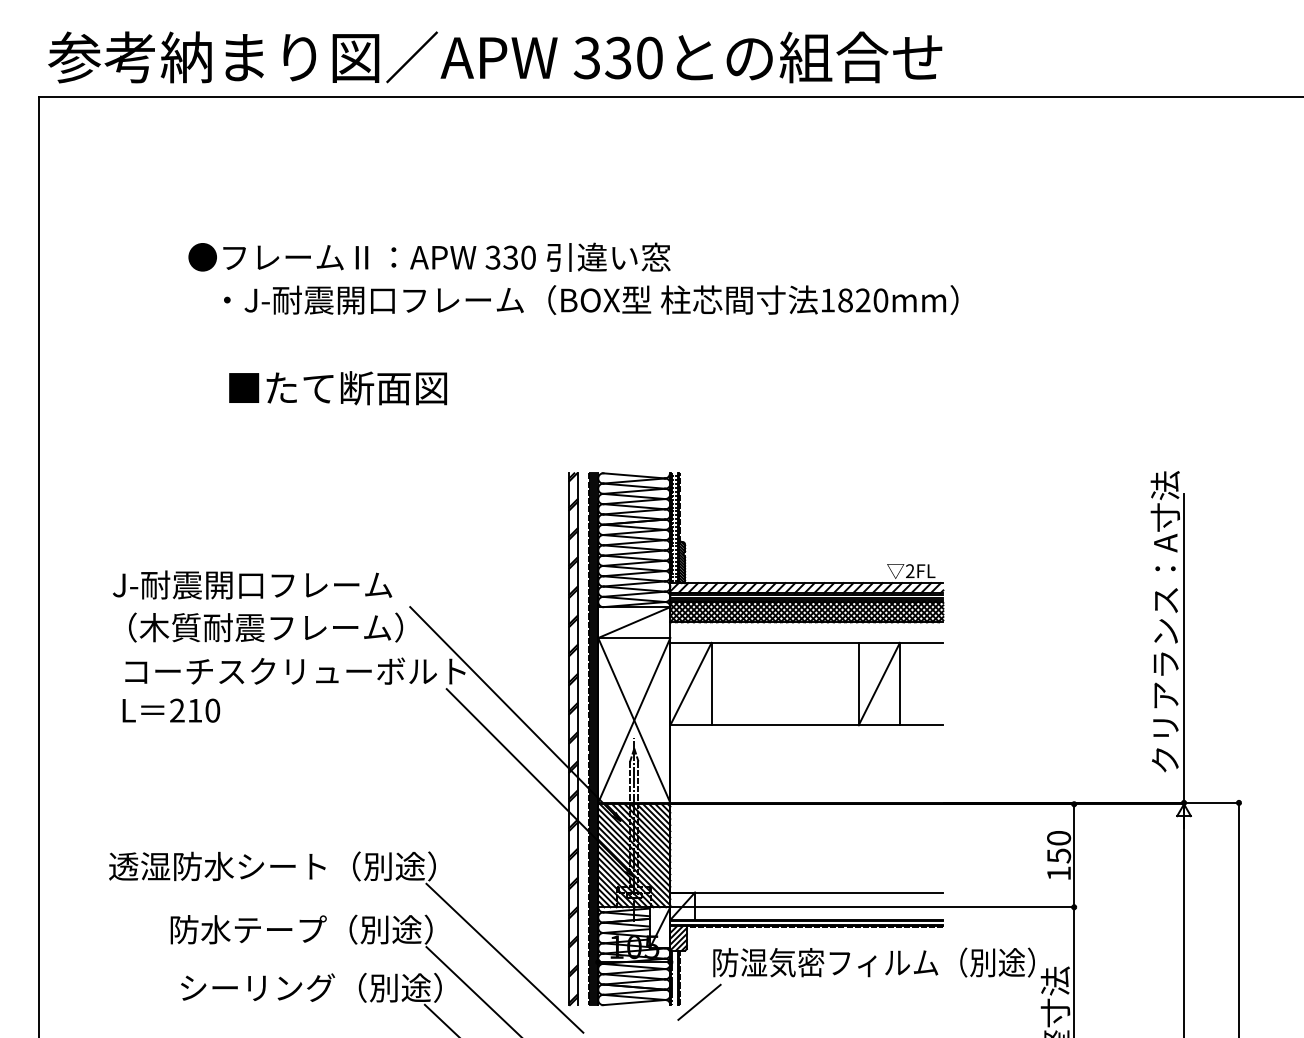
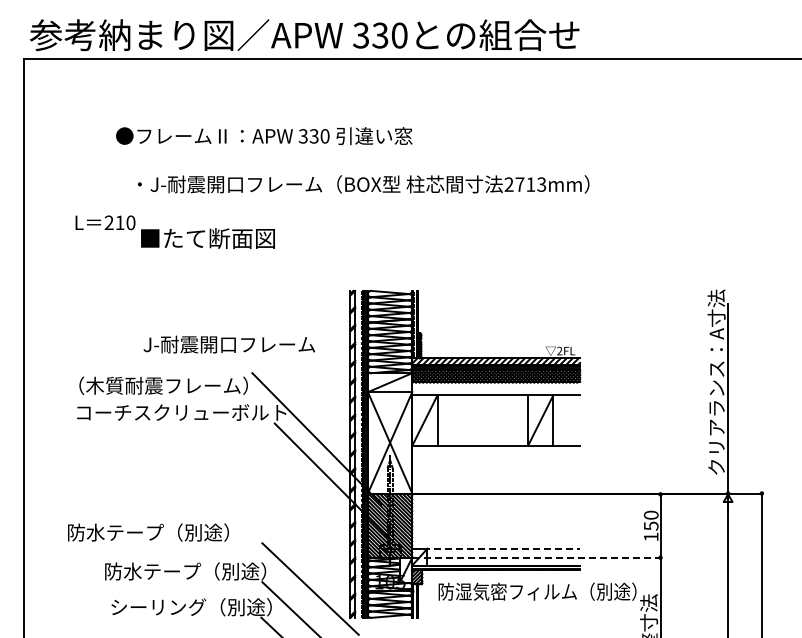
text: (429, 256) -> (264, 135), moved
text: (854, 300) -> (525, 184), 1820mm -> 2713mm
text: (252, 584) -> (229, 344), moved
text: (171, 710) -> (105, 222), moved
text: (272, 866) -> (167, 532), 透湿防水シート（別途） -> 防水テープ（別途）
line: (807, 892) -> (496, 548), solid -> dashed
line: (874, 906) -> (537, 557), solid -> dashed
line: (699, 1001) -> (430, 615), removed

